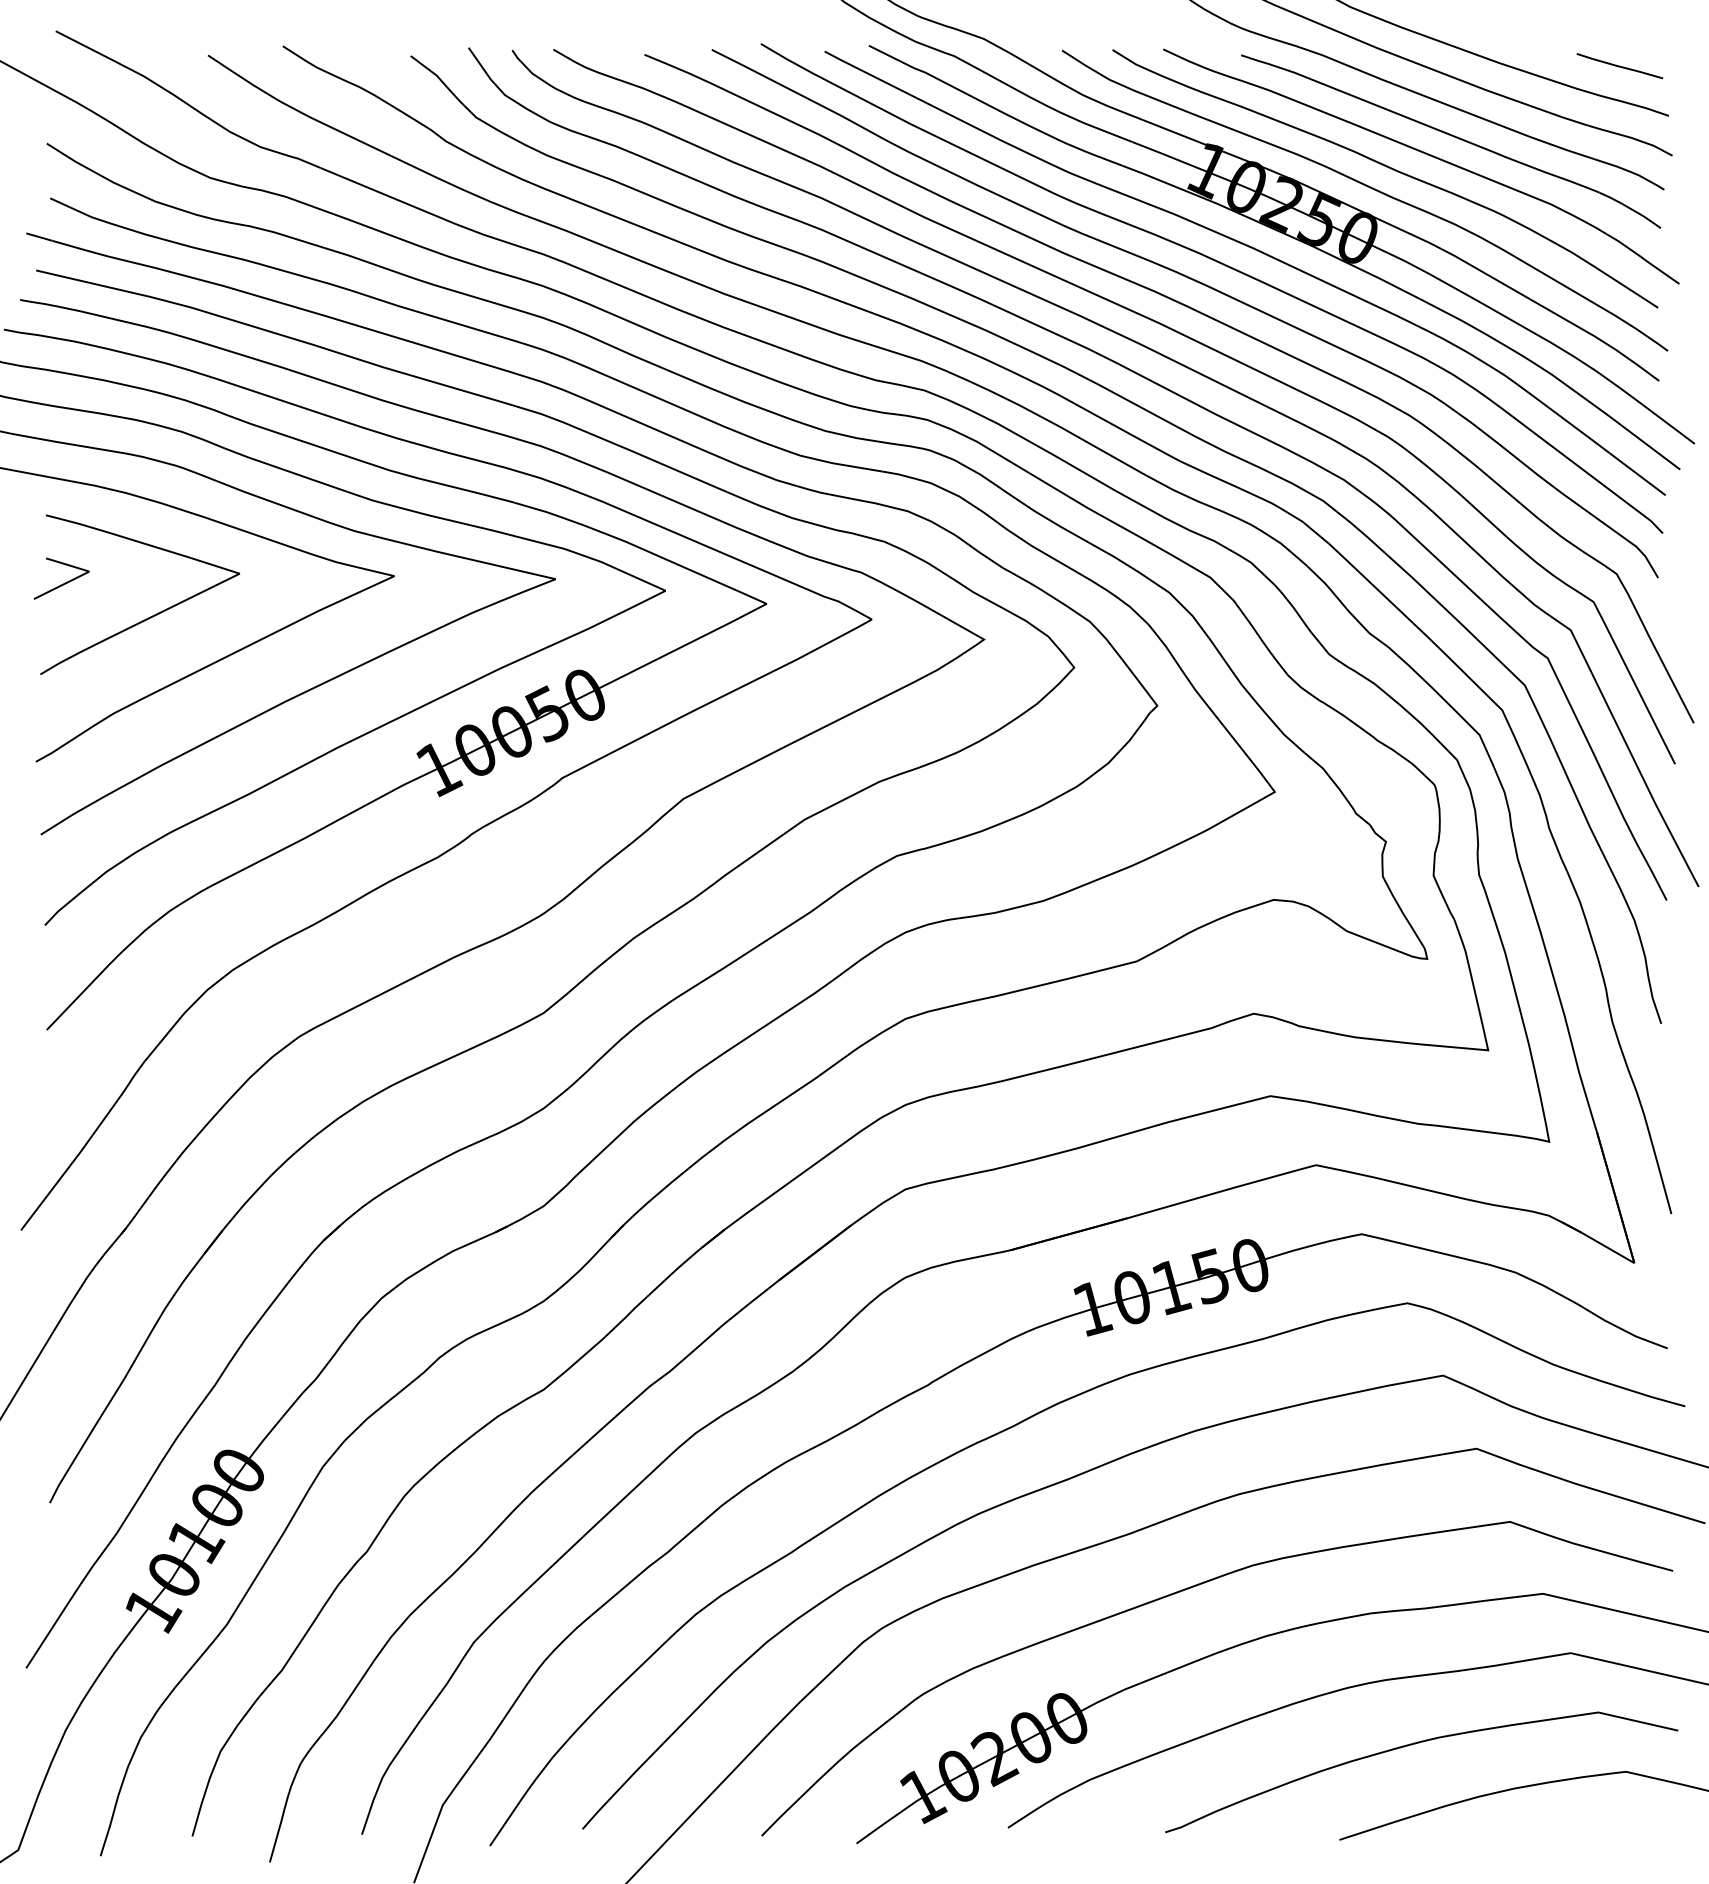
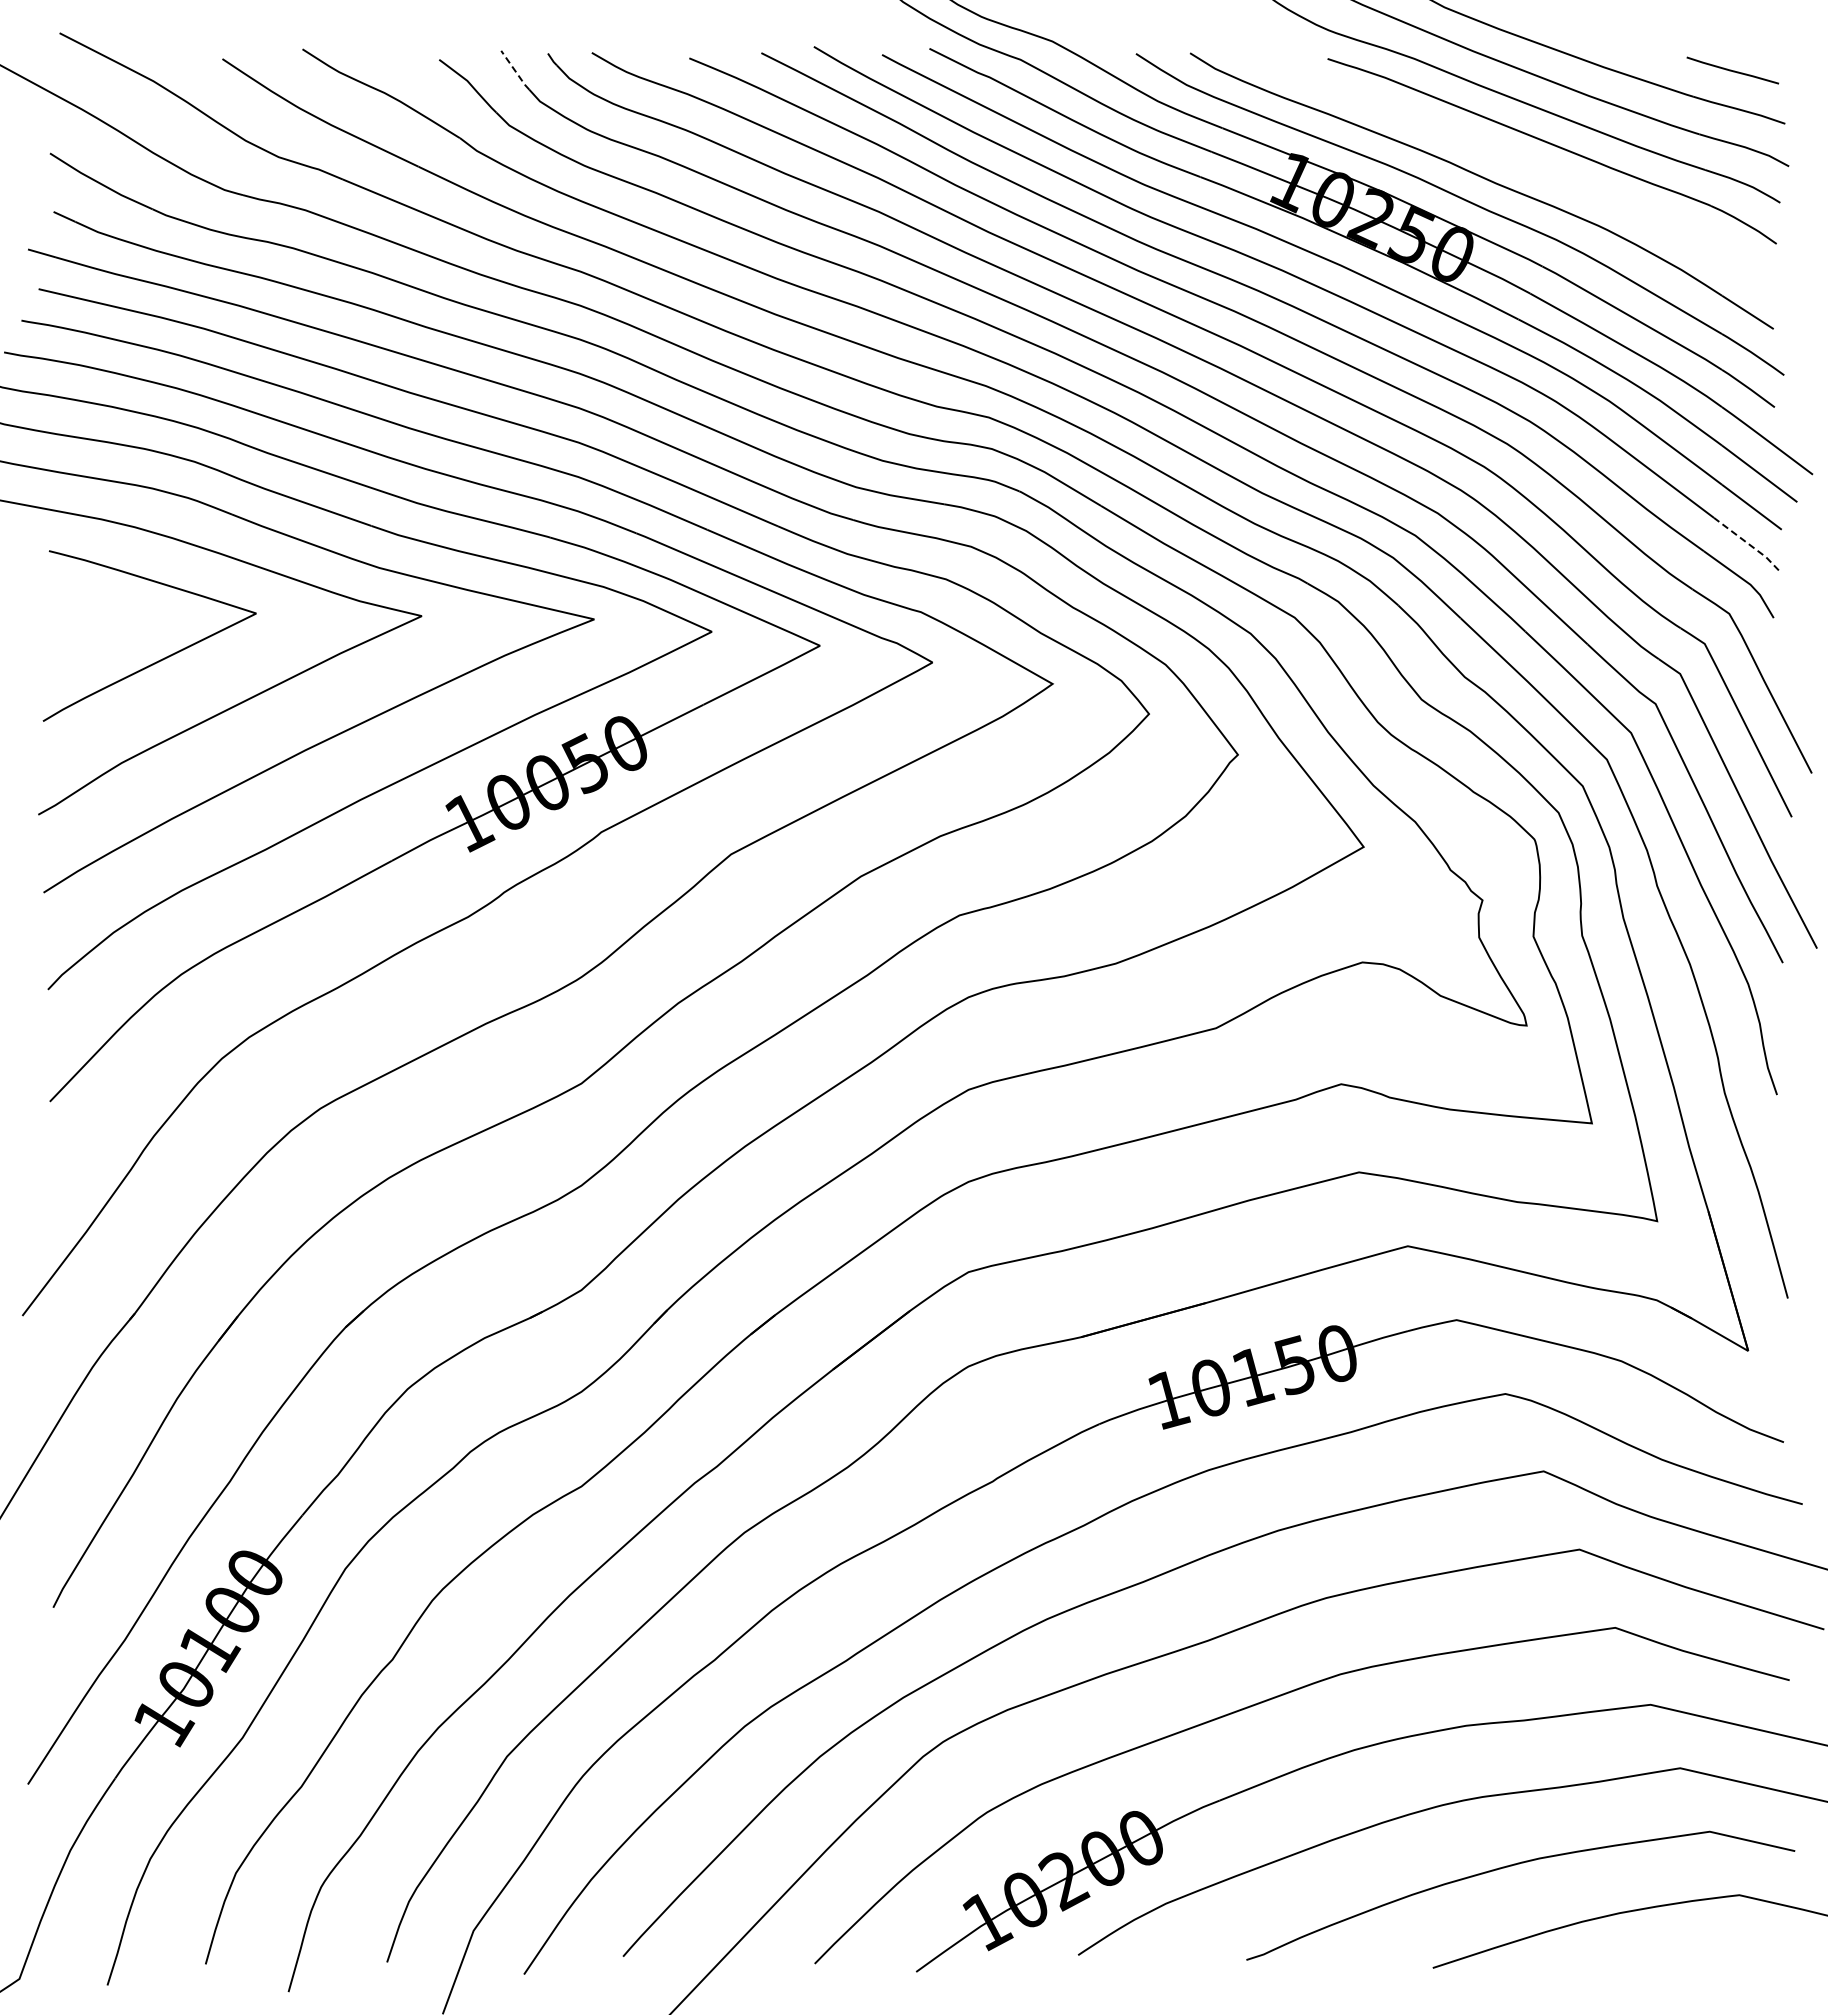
line: (481, 67) -> (515, 71), solid -> dashed
part: (1426, 154) -> (1525, 165), removed
line: (1634, 508) -> (1748, 543), solid -> dashed
line: (64, 583) -> (68, 623), removed

